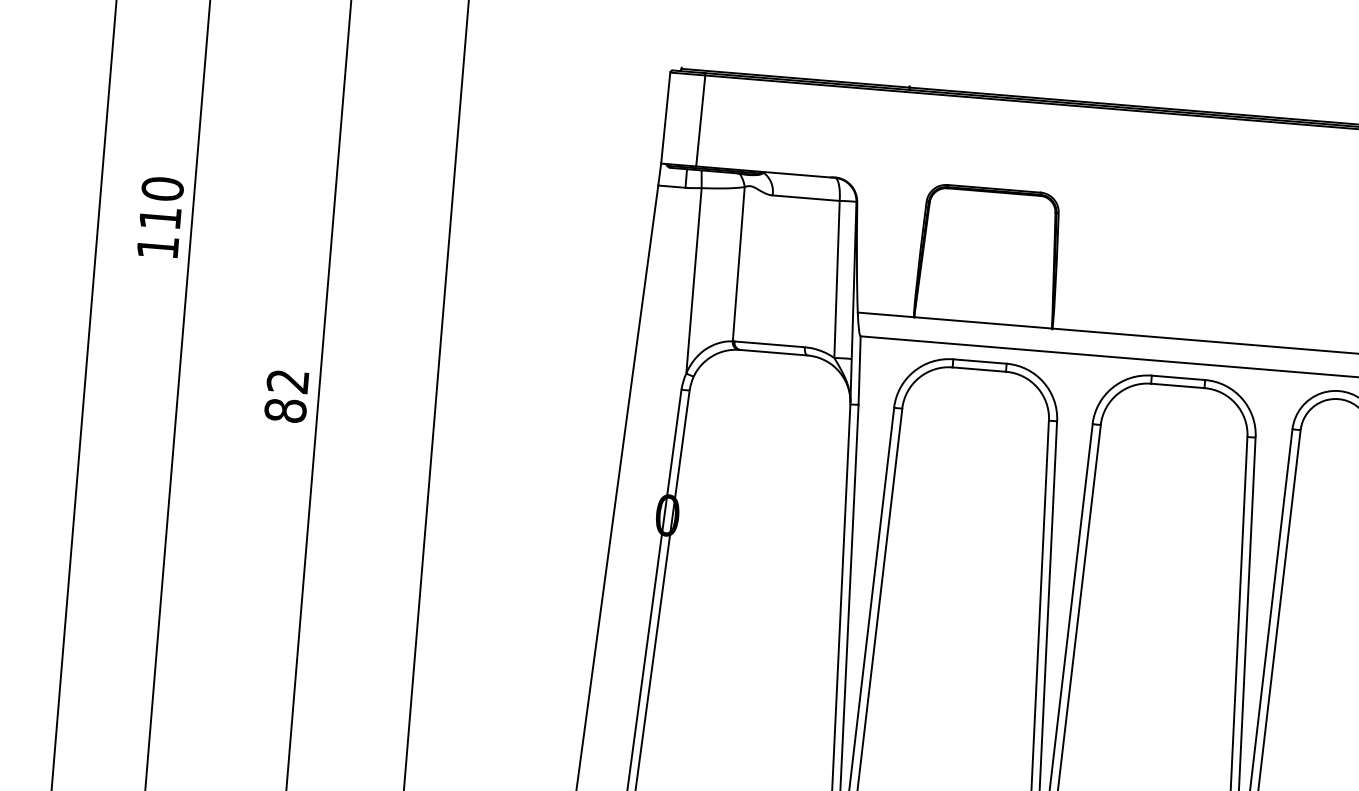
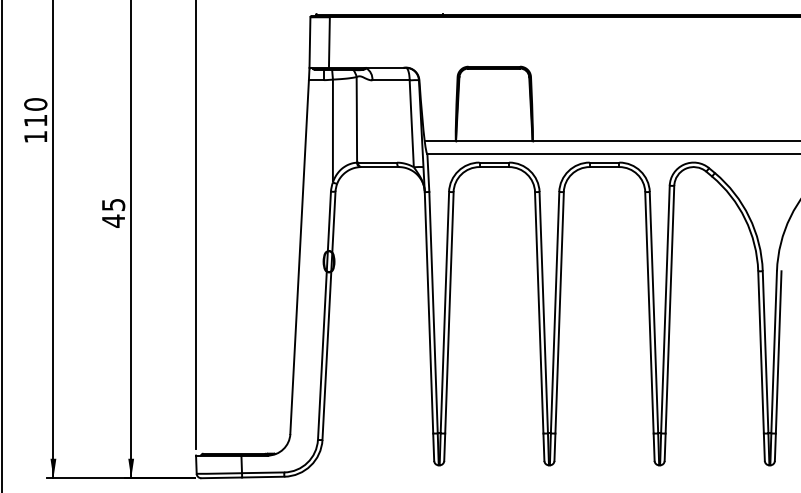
text: (286, 396) -> (113, 213), 82 -> 45

